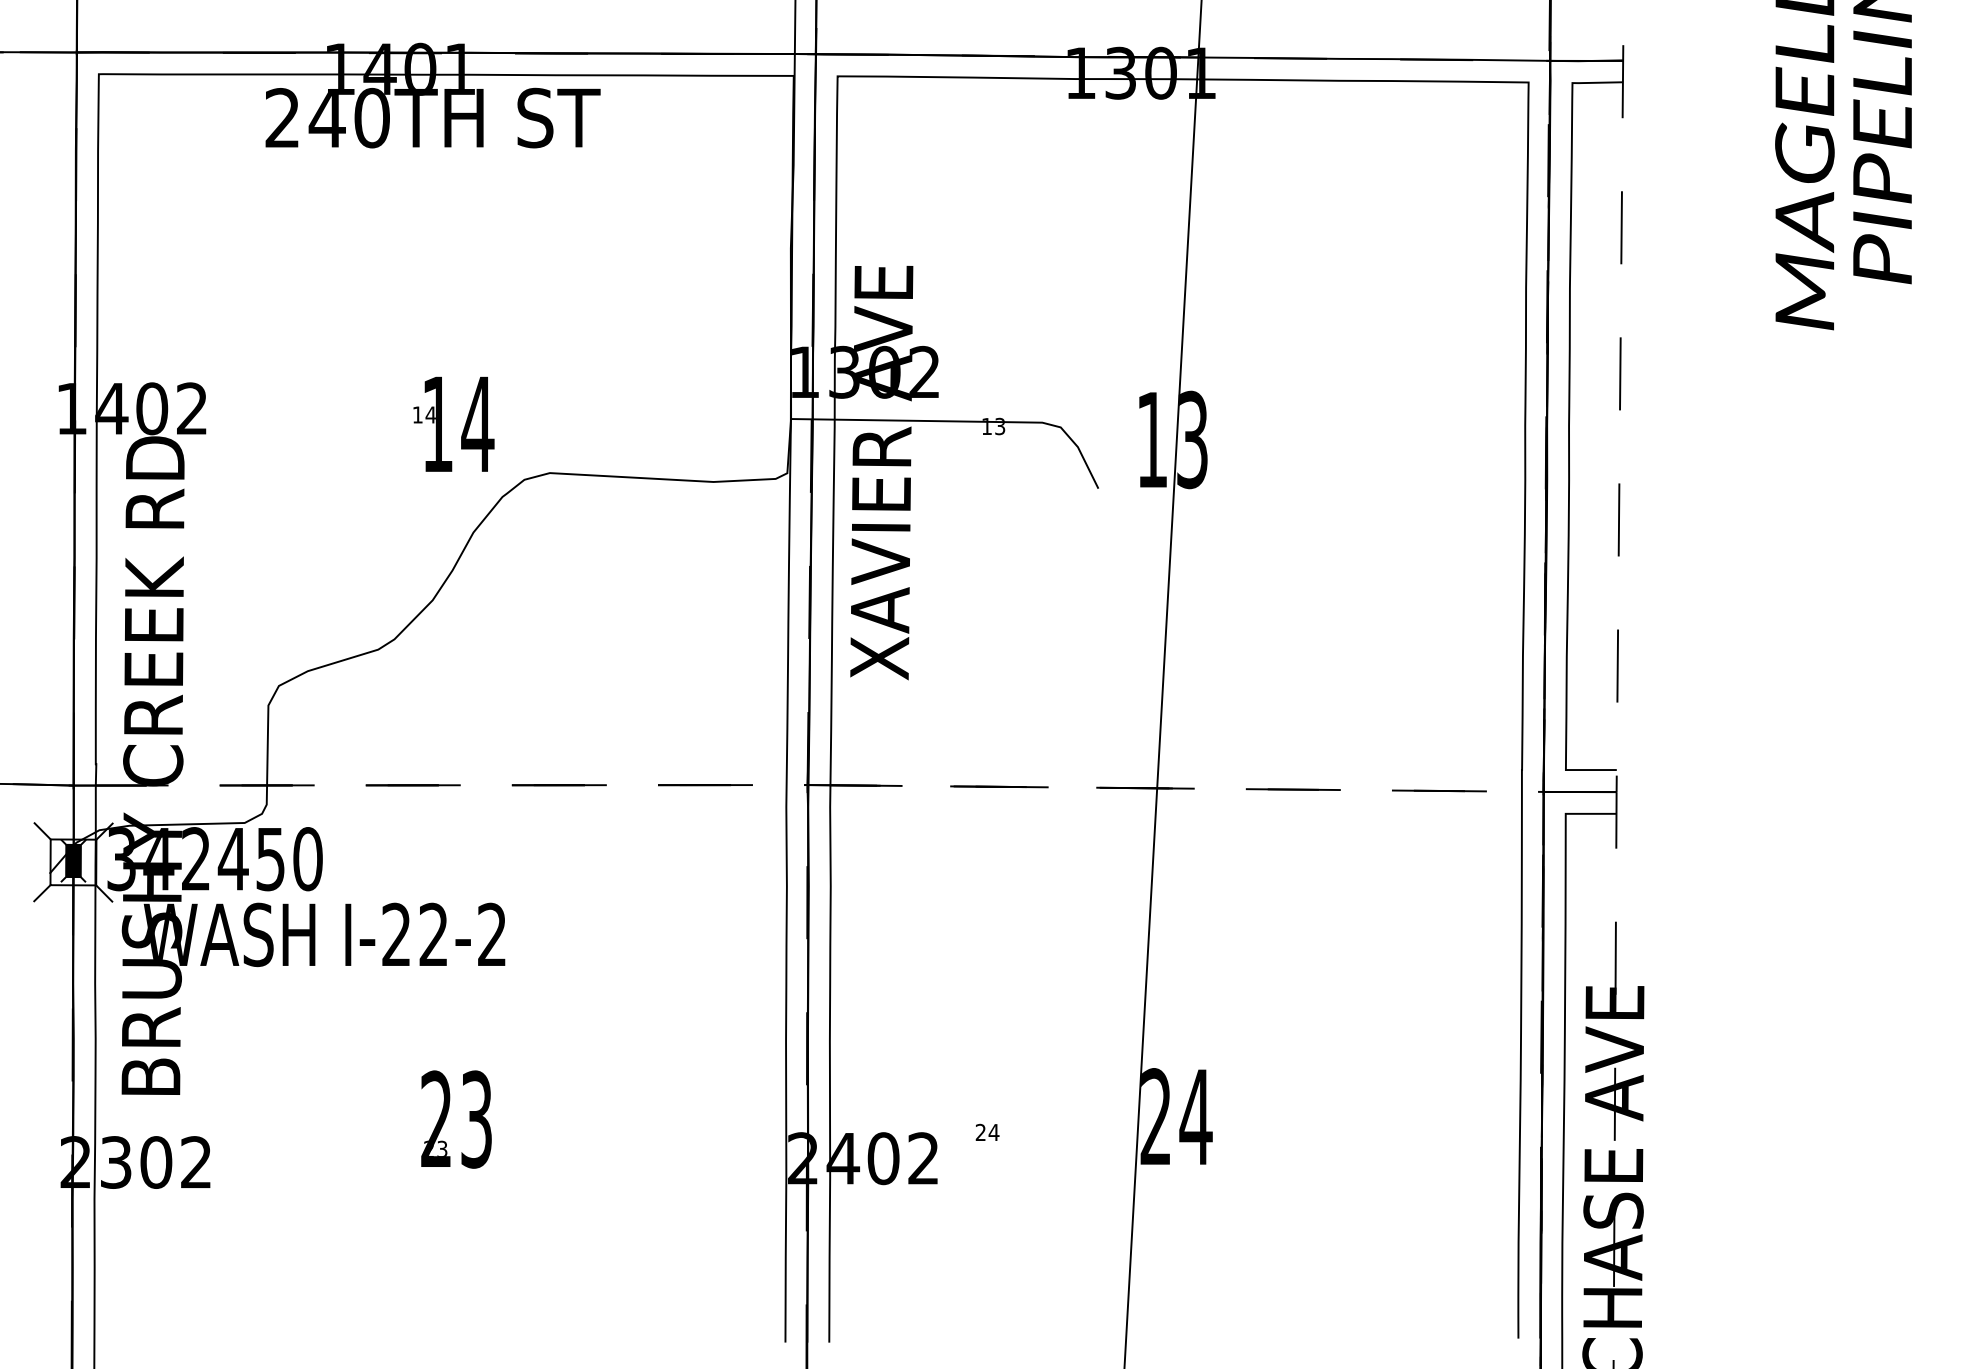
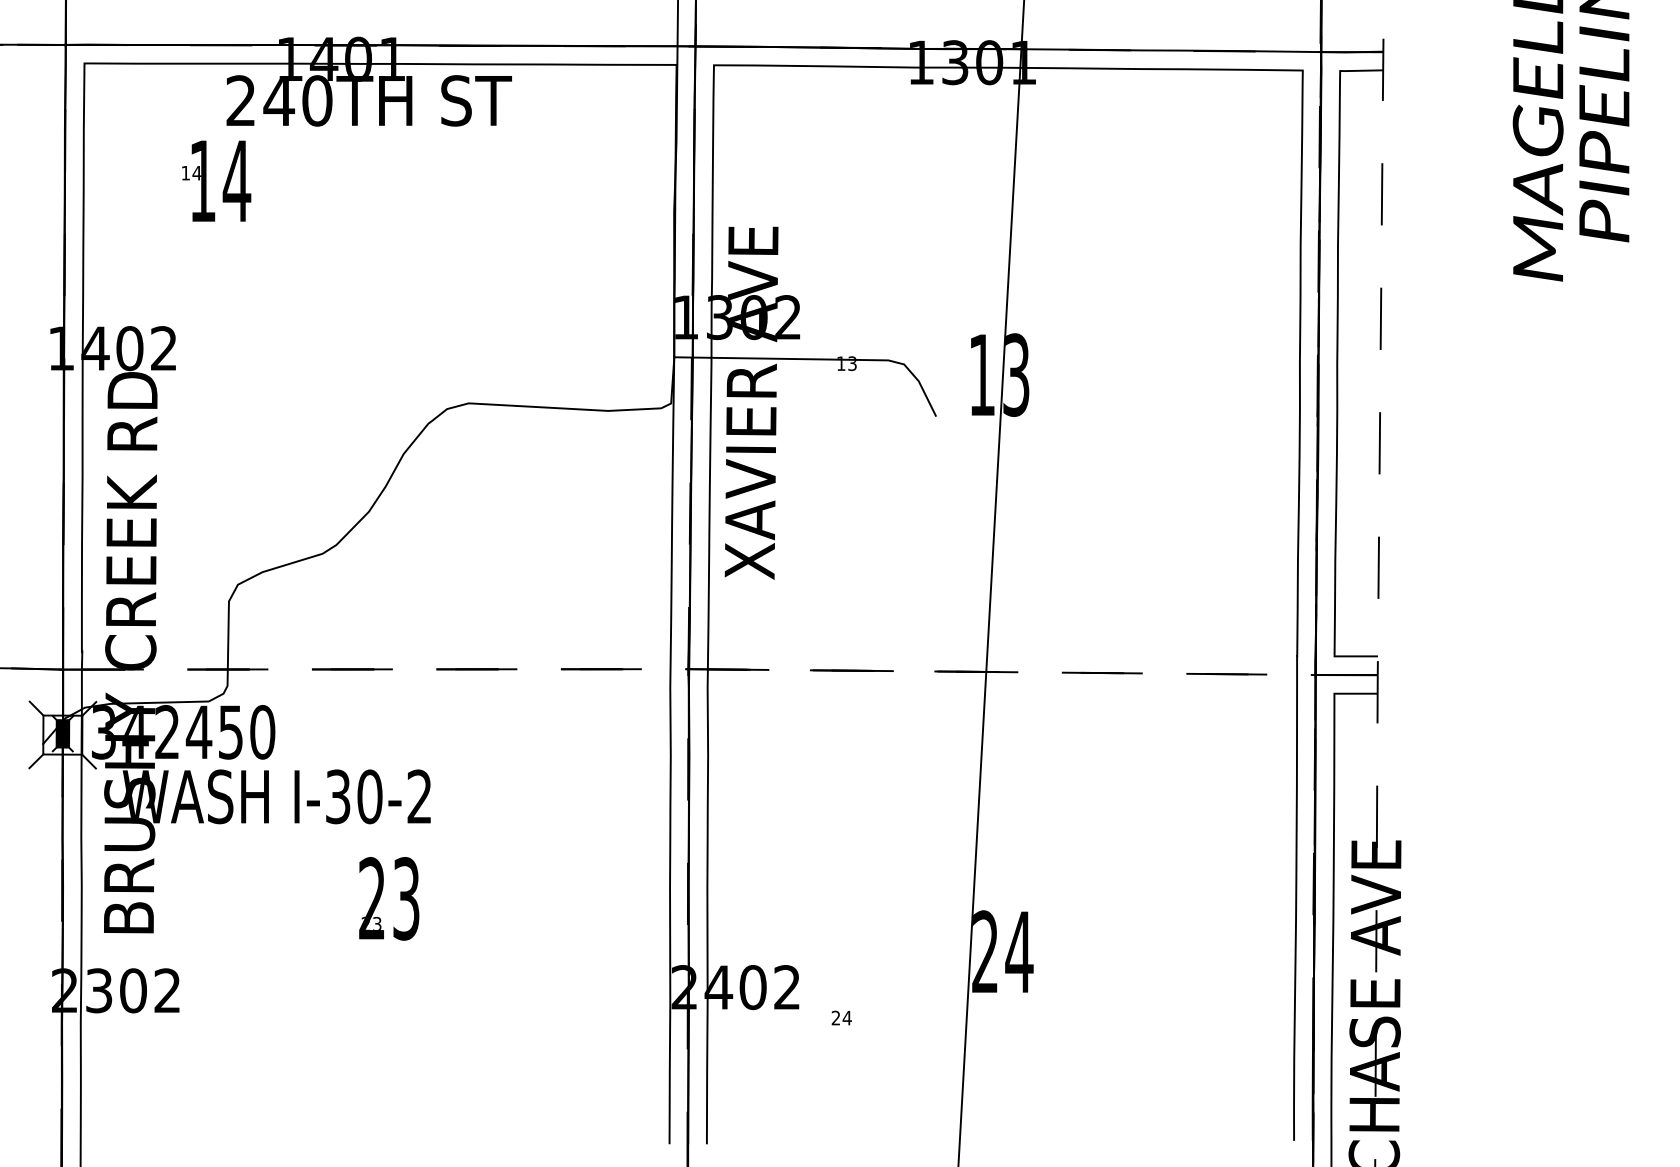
text: (453, 423) -> (216, 180), moved
text: (415, 934) -> (354, 796), I-22-2 -> I-30-2
text: (456, 1119) -> (389, 898), moved
text: (987, 1131) -> (841, 1017), moved

